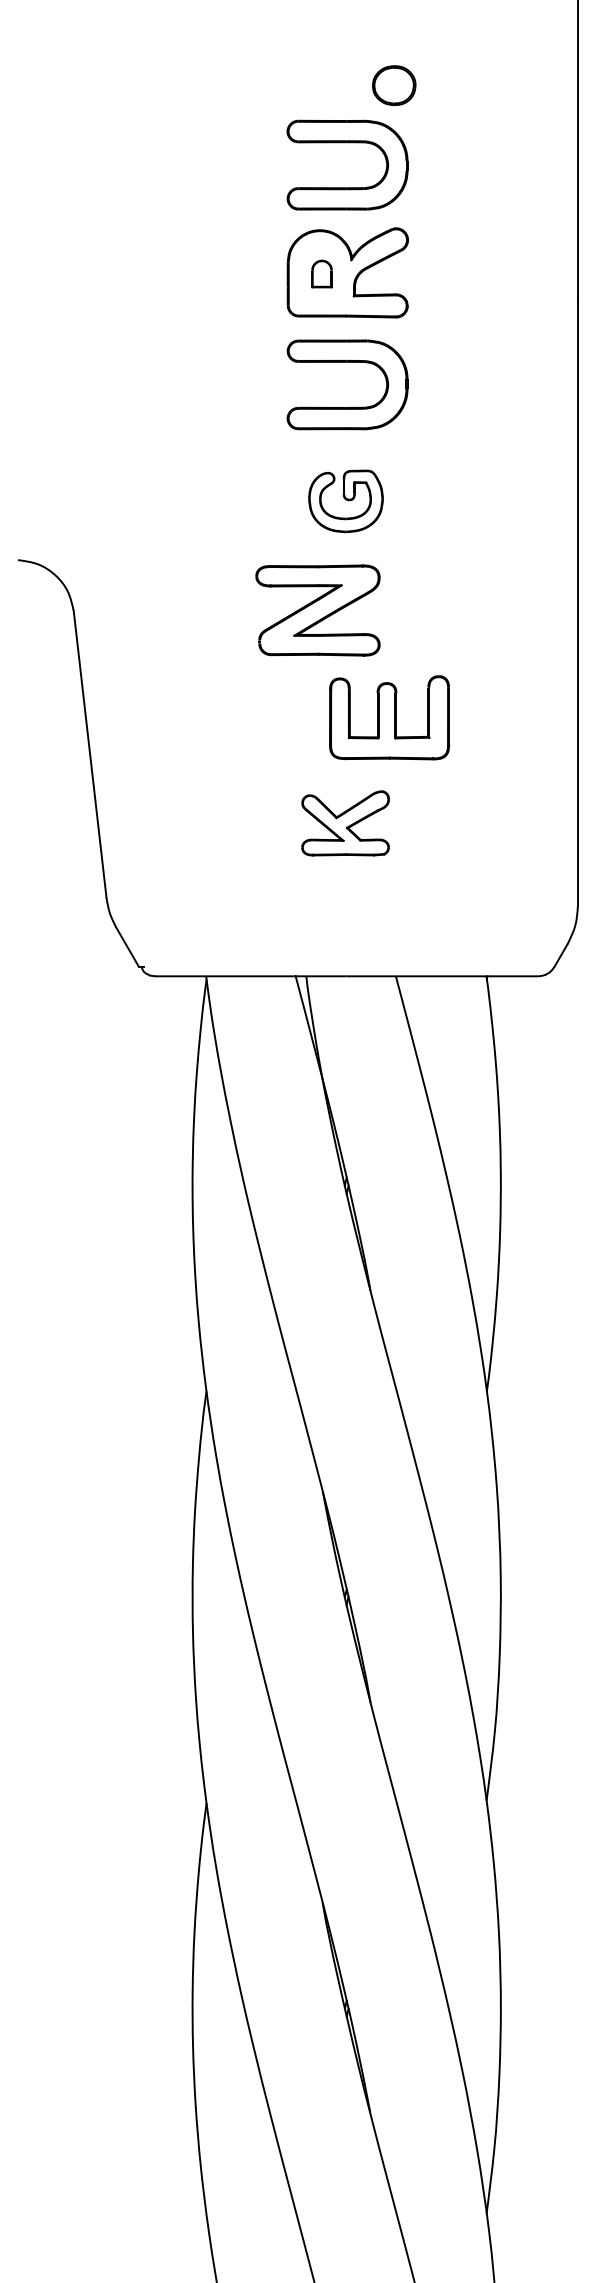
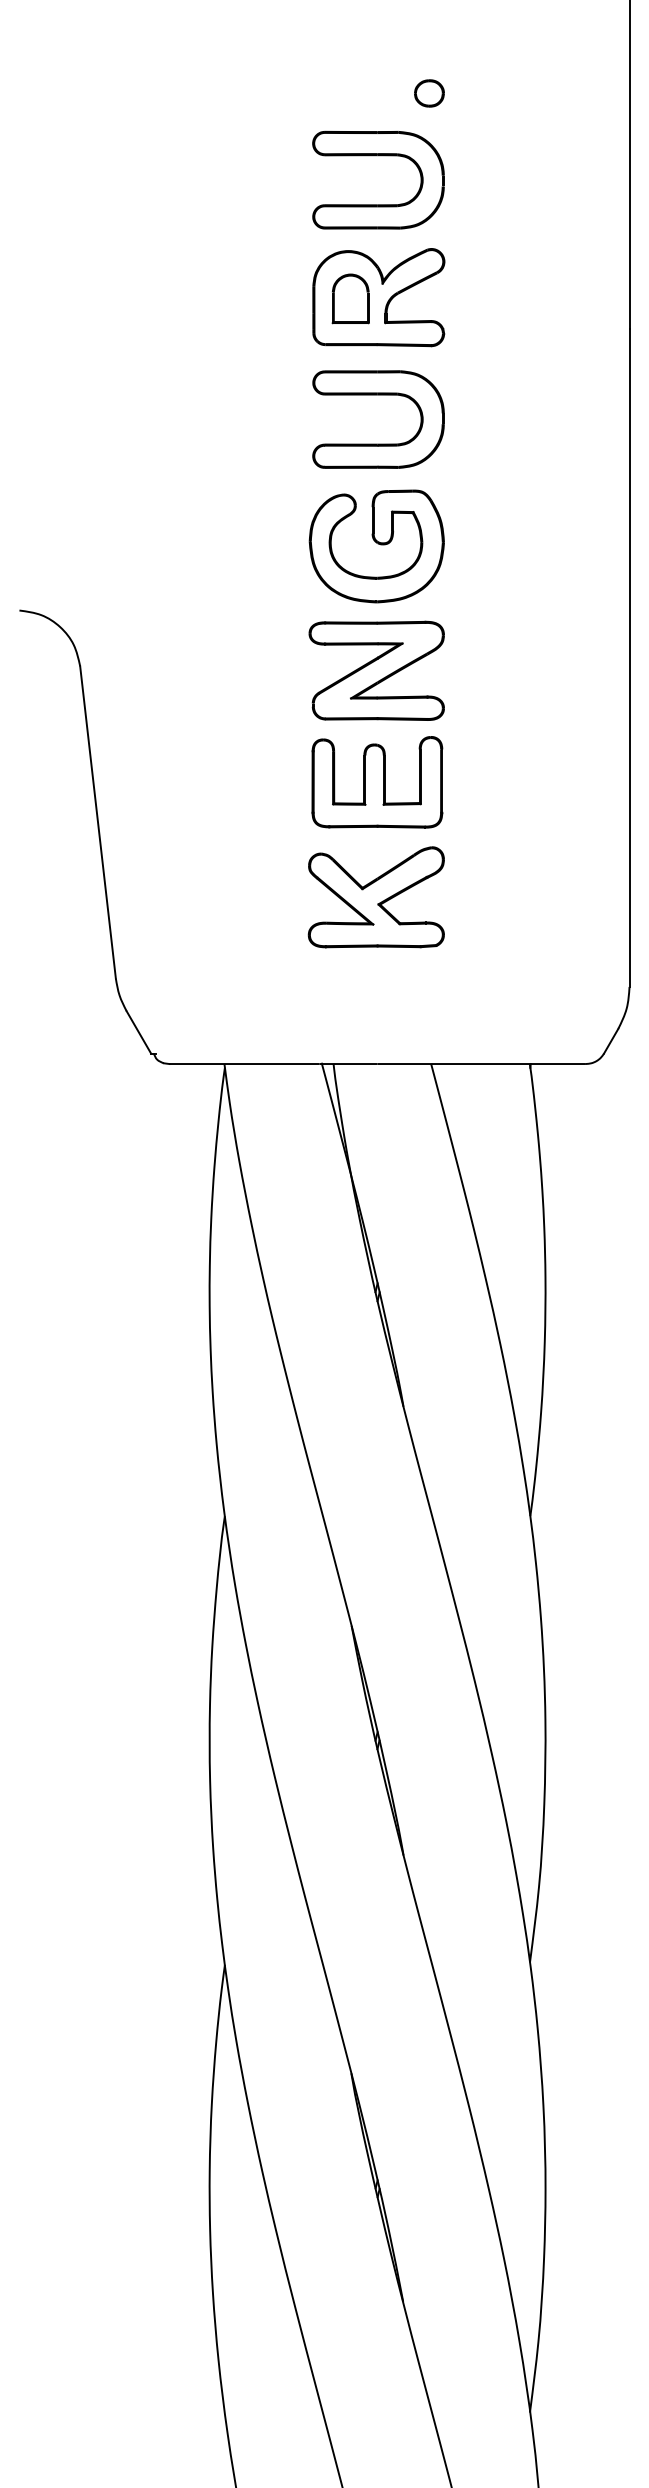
part: (394, 85) -> (429, 93), size x0.62
part: (321, 273) -> (350, 298), size x1.67
part: (345, 501) -> (376, 546), size x1.67
part: (317, 610) -> (376, 670), moved
part: (389, 717) -> (377, 782), moved
part: (345, 823) -> (376, 897), size x1.43

